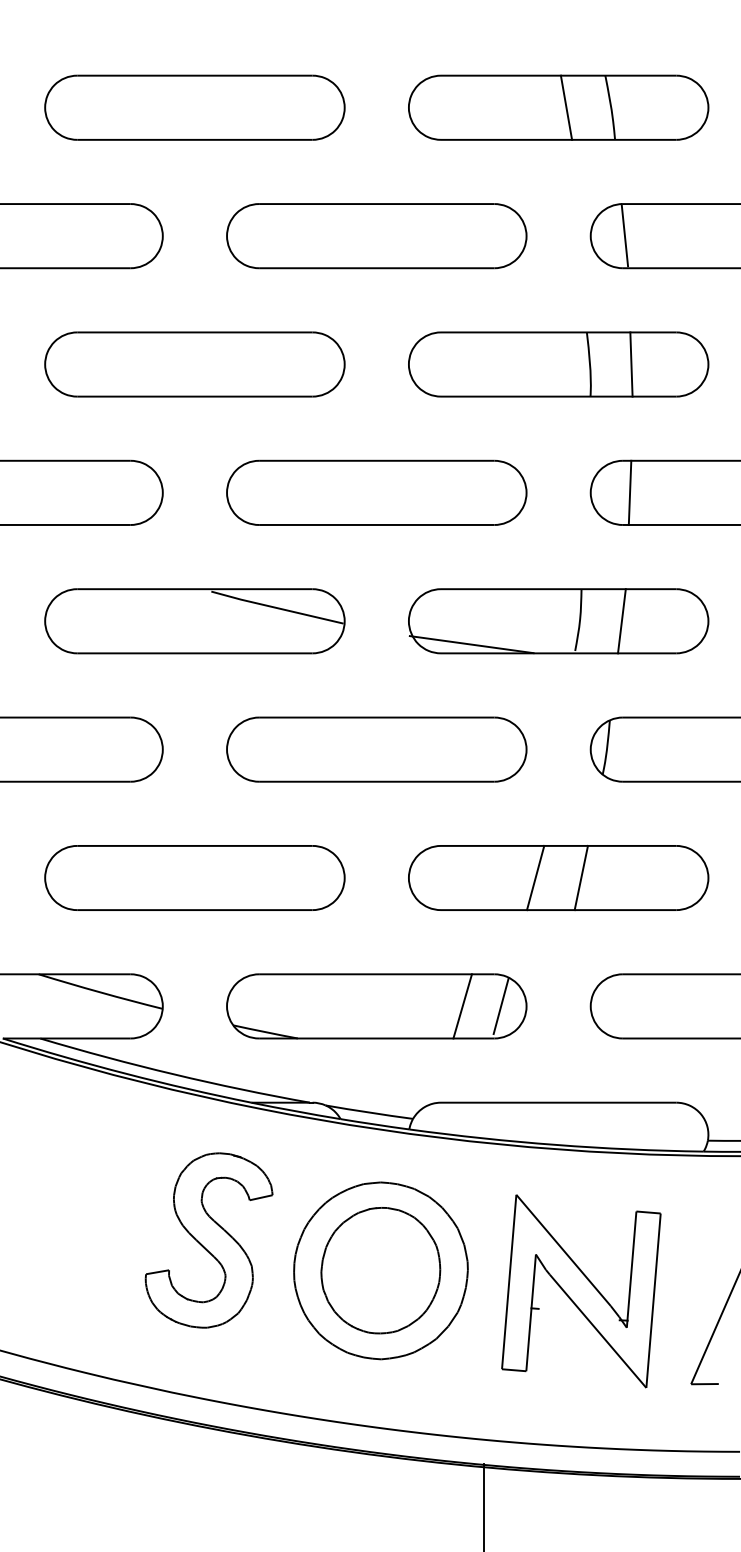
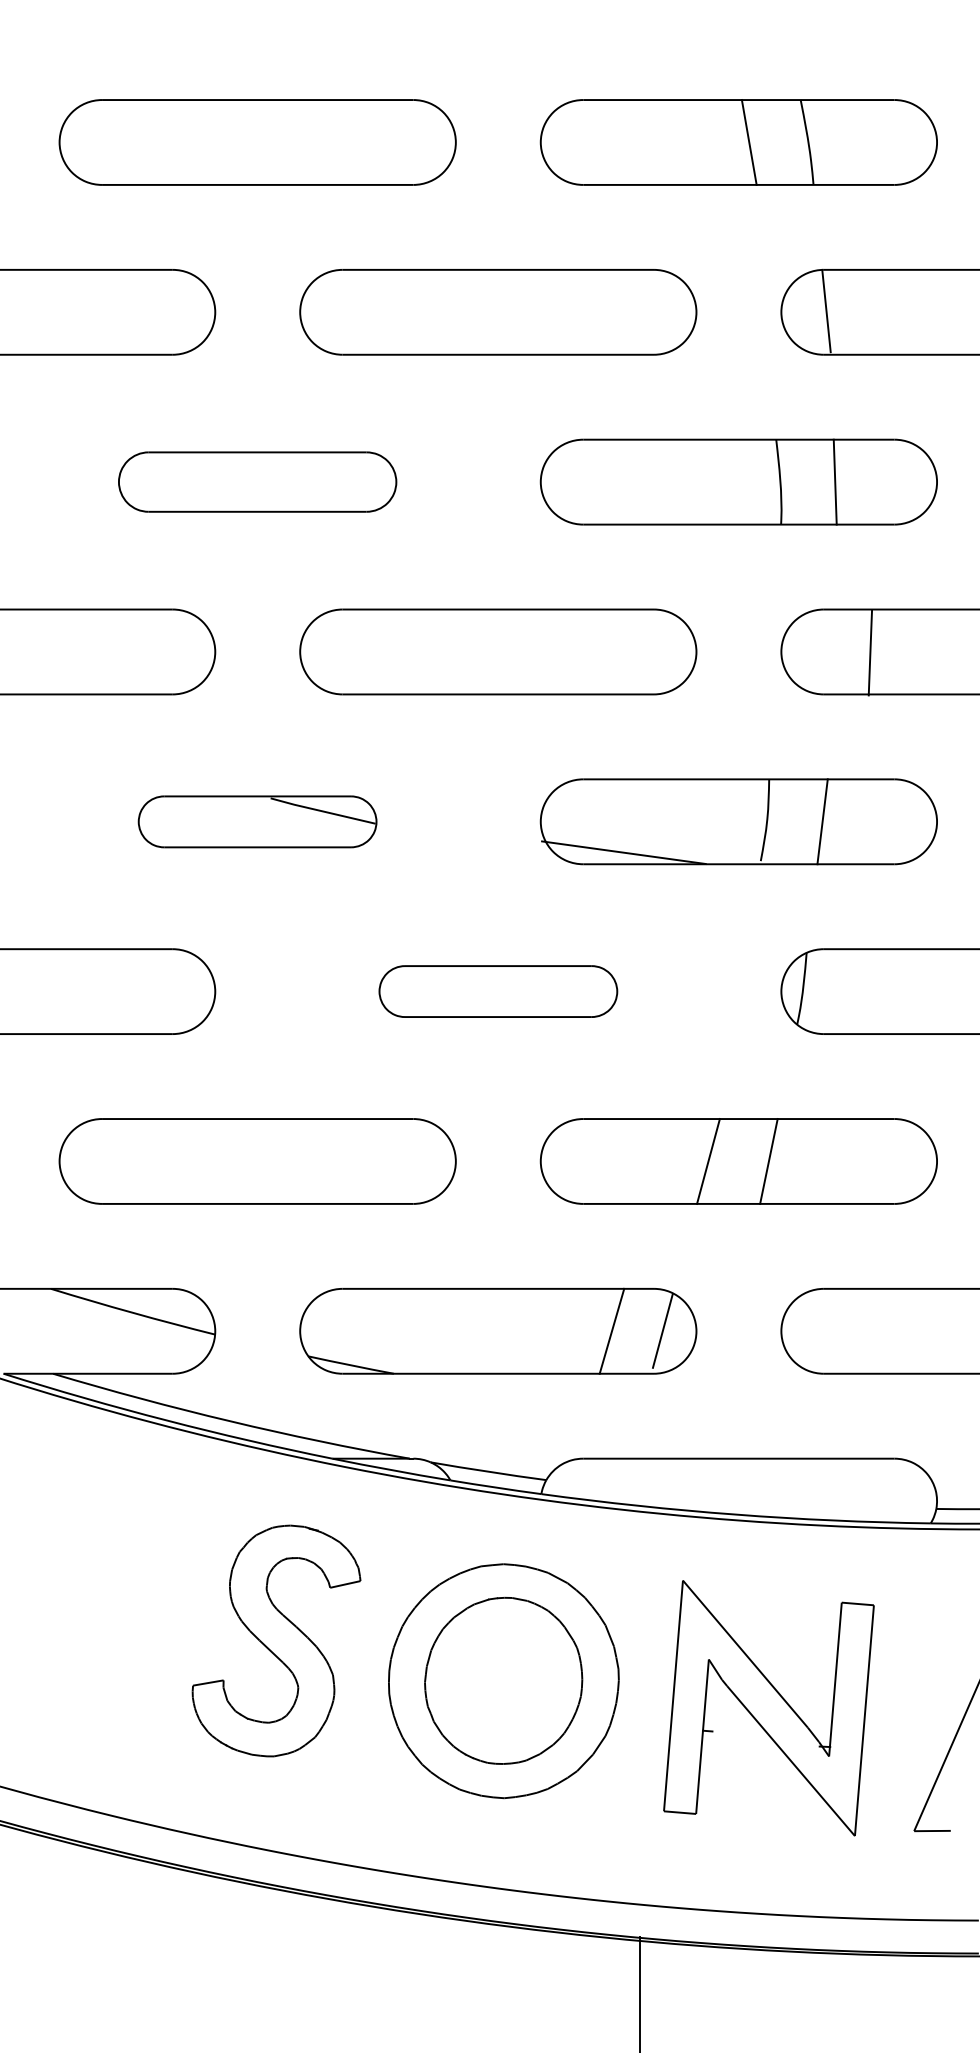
part: (194, 364) -> (257, 481), size x0.7
line: (630, 492) -> (870, 652), moved
part: (194, 621) -> (257, 821), size x0.6
part: (376, 749) -> (498, 991), size x0.6

